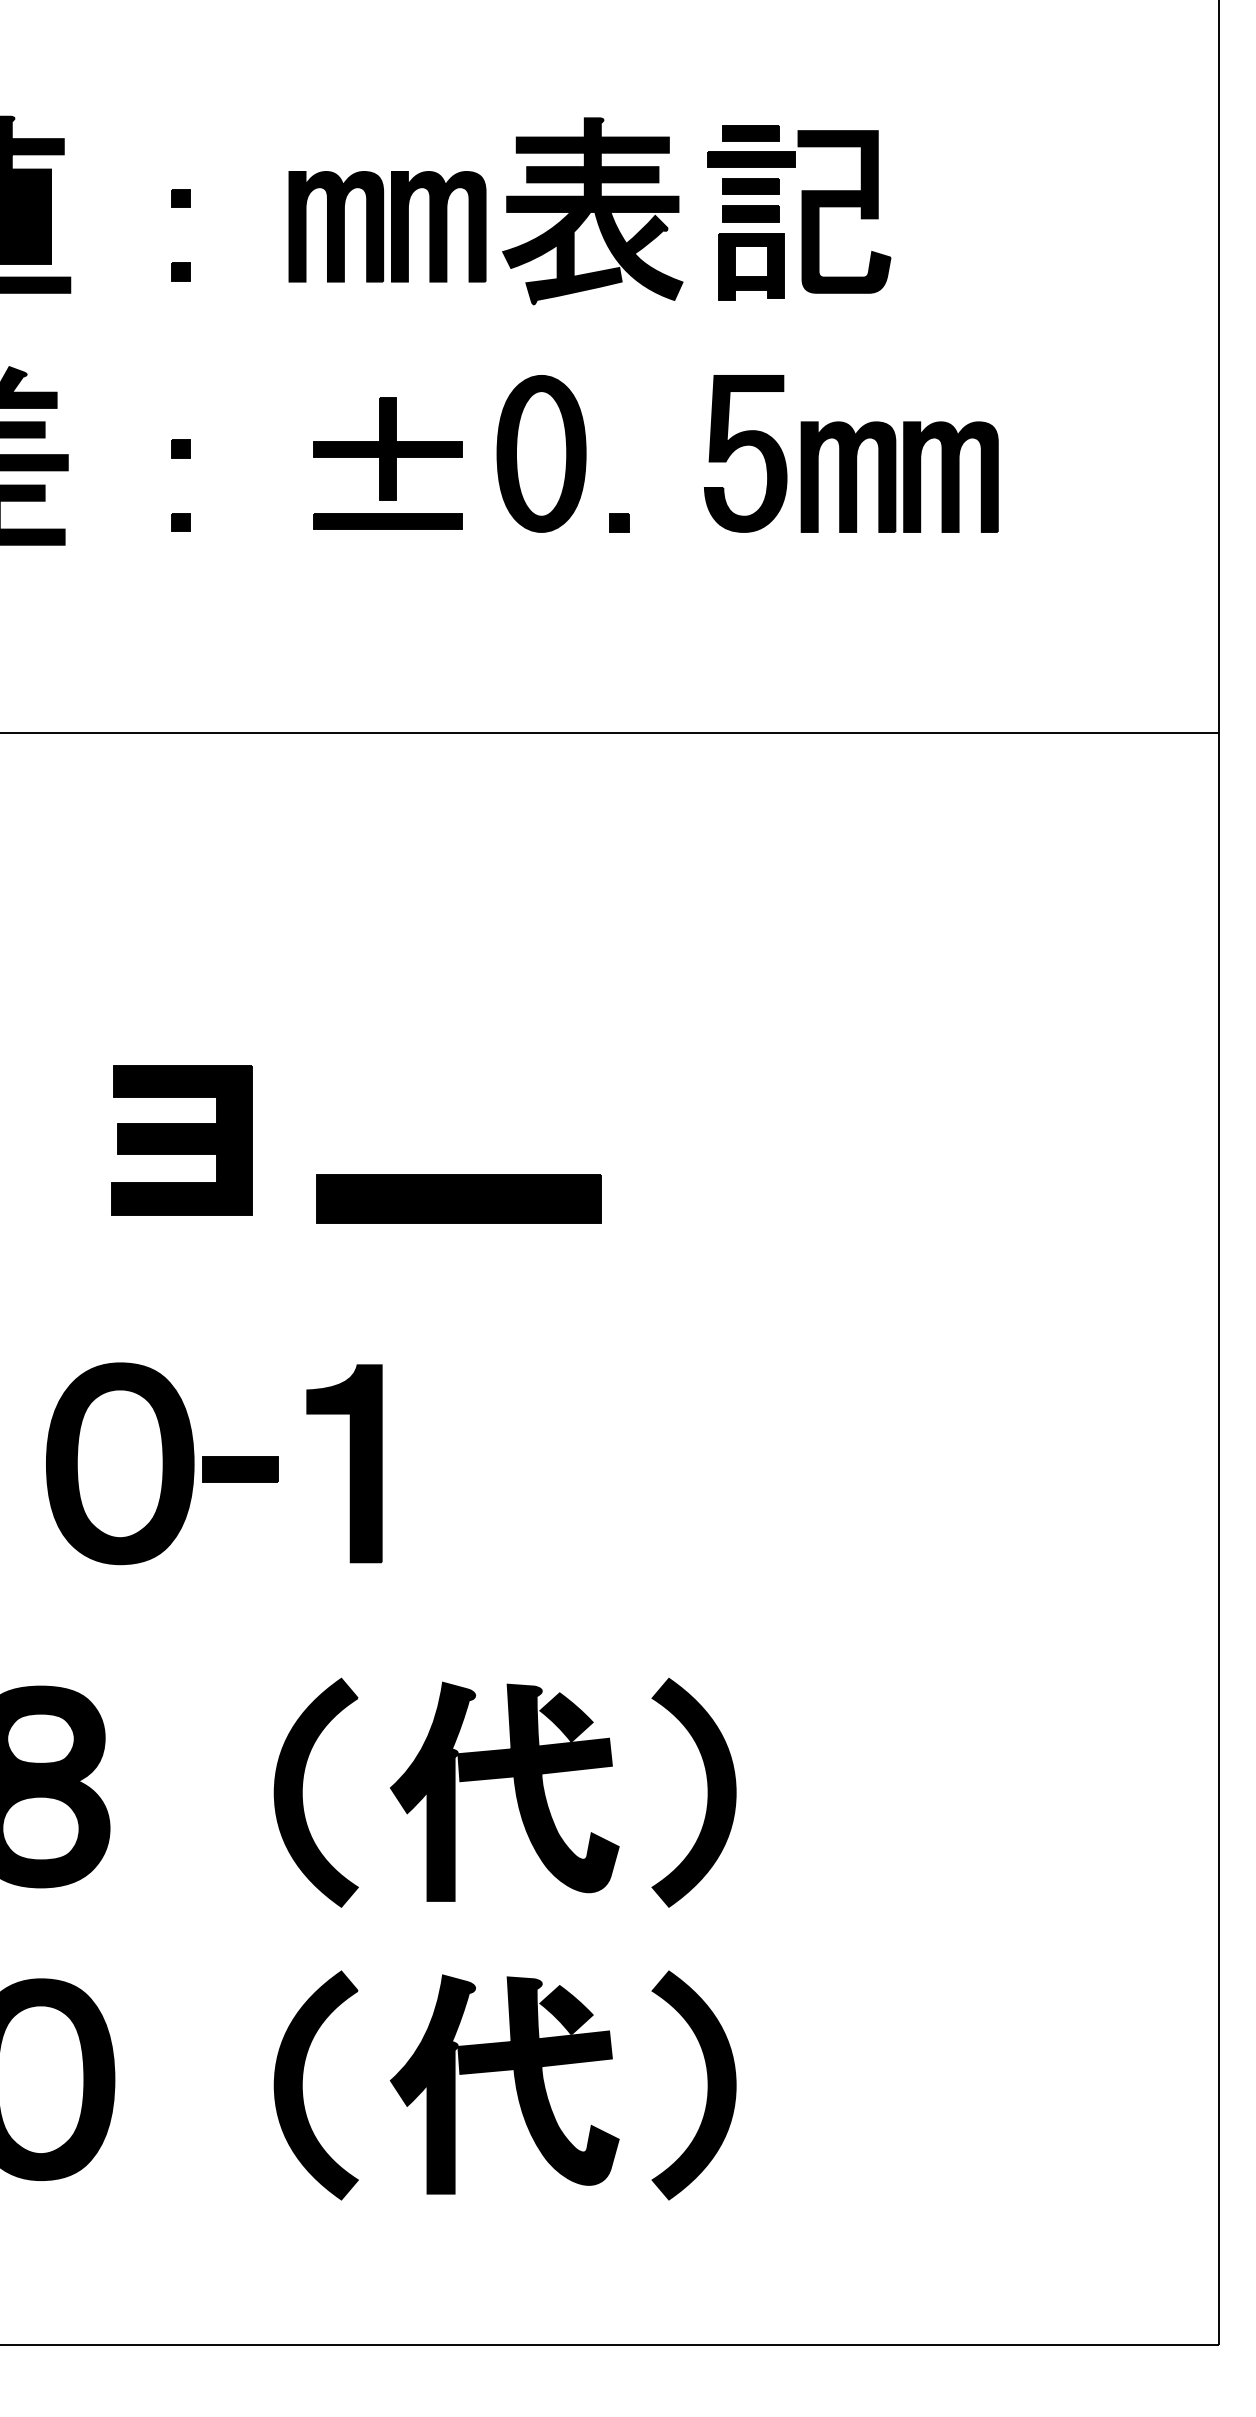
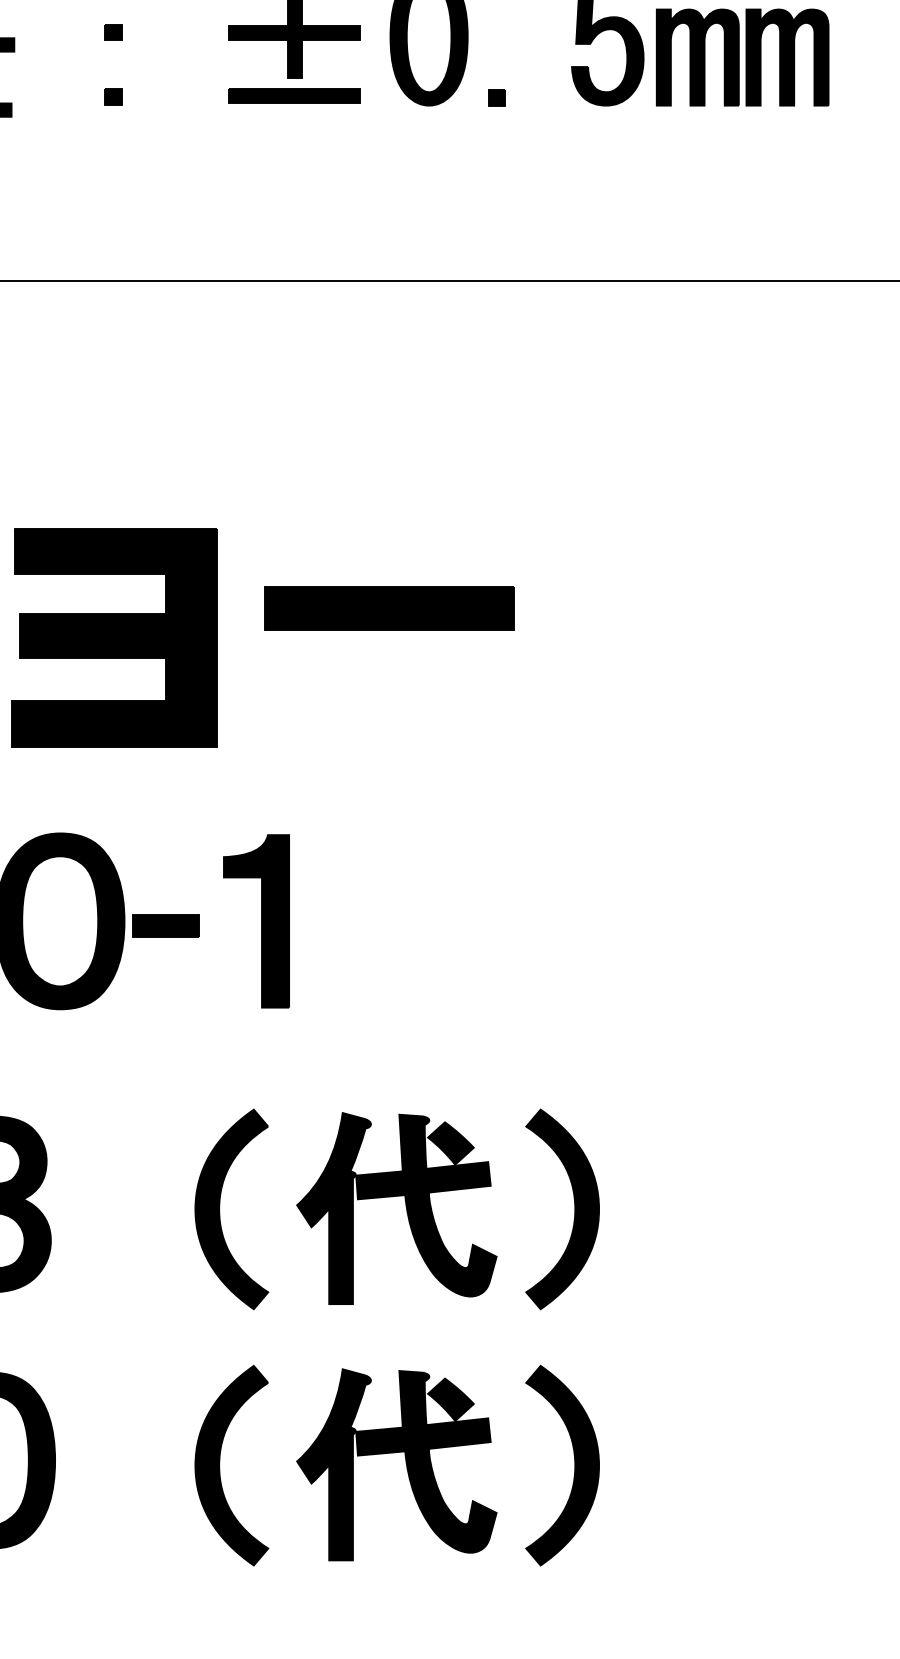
part: (181, 1140) -> (113, 638), size x1.67
part: (458, 1198) -> (388, 607), moved

